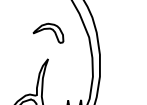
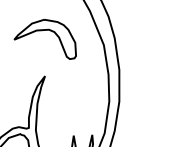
part: (48, 32) -> (45, 38), size x1.43

